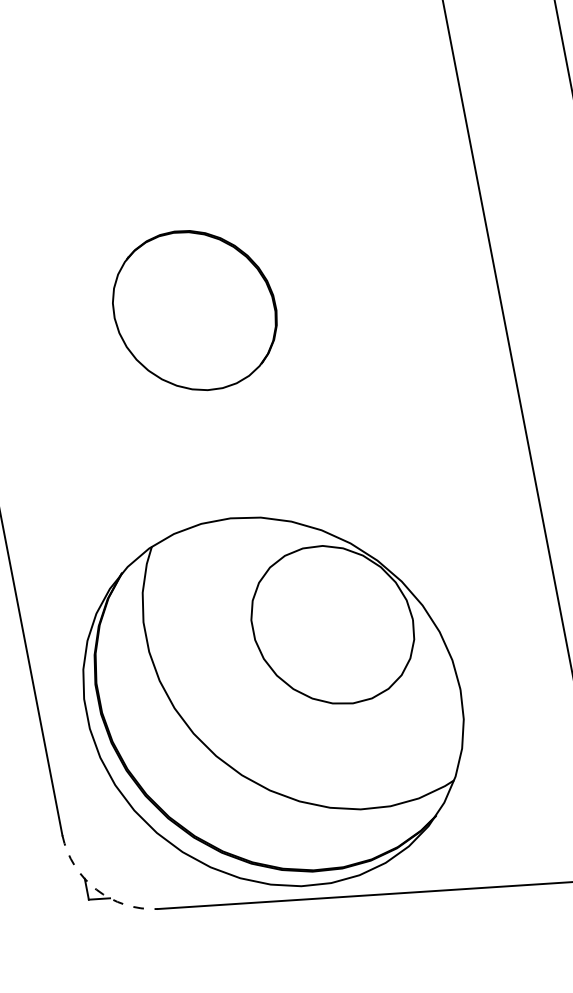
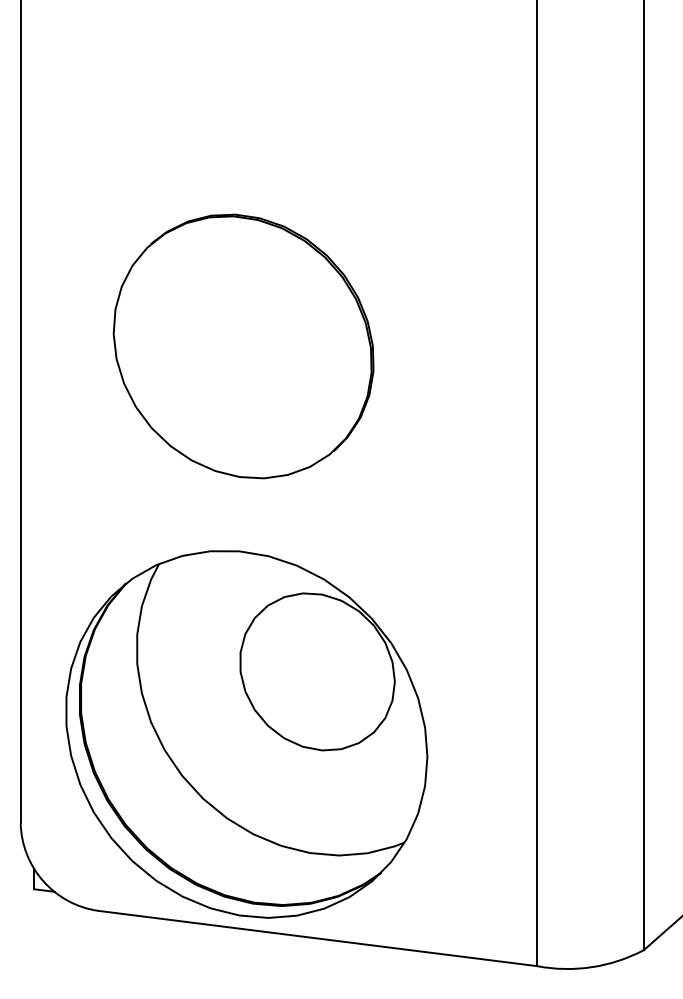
part: (194, 310) -> (243, 346), size x1.67
arc: (96, 890) -> (43, 881), dashed -> solid

